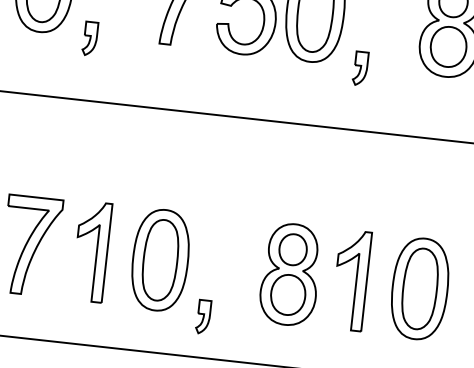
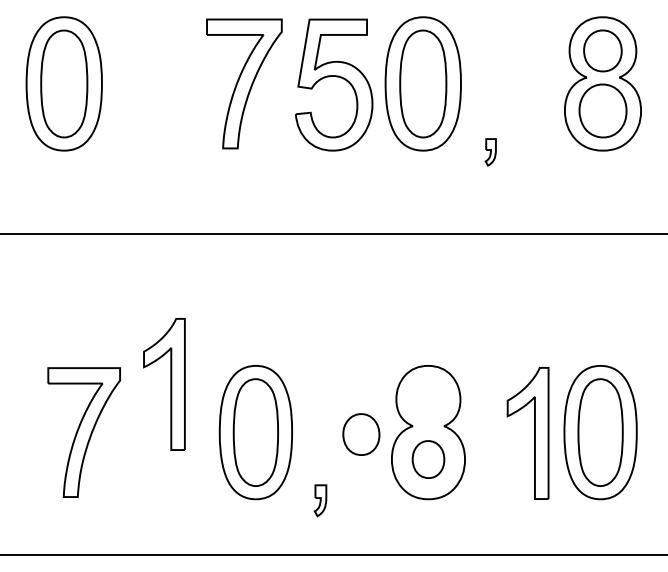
part: (90, 39) -> (131, 152), removed
part: (360, 68) -> (490, 152), size x0.6
part: (293, 249) -> (361, 434), moved
part: (91, 251) -> (164, 384), moved
part: (356, 281) -> (534, 433), moved
part: (288, 294) -> (428, 459), size x0.7
part: (203, 316) -> (320, 500), size x0.7

